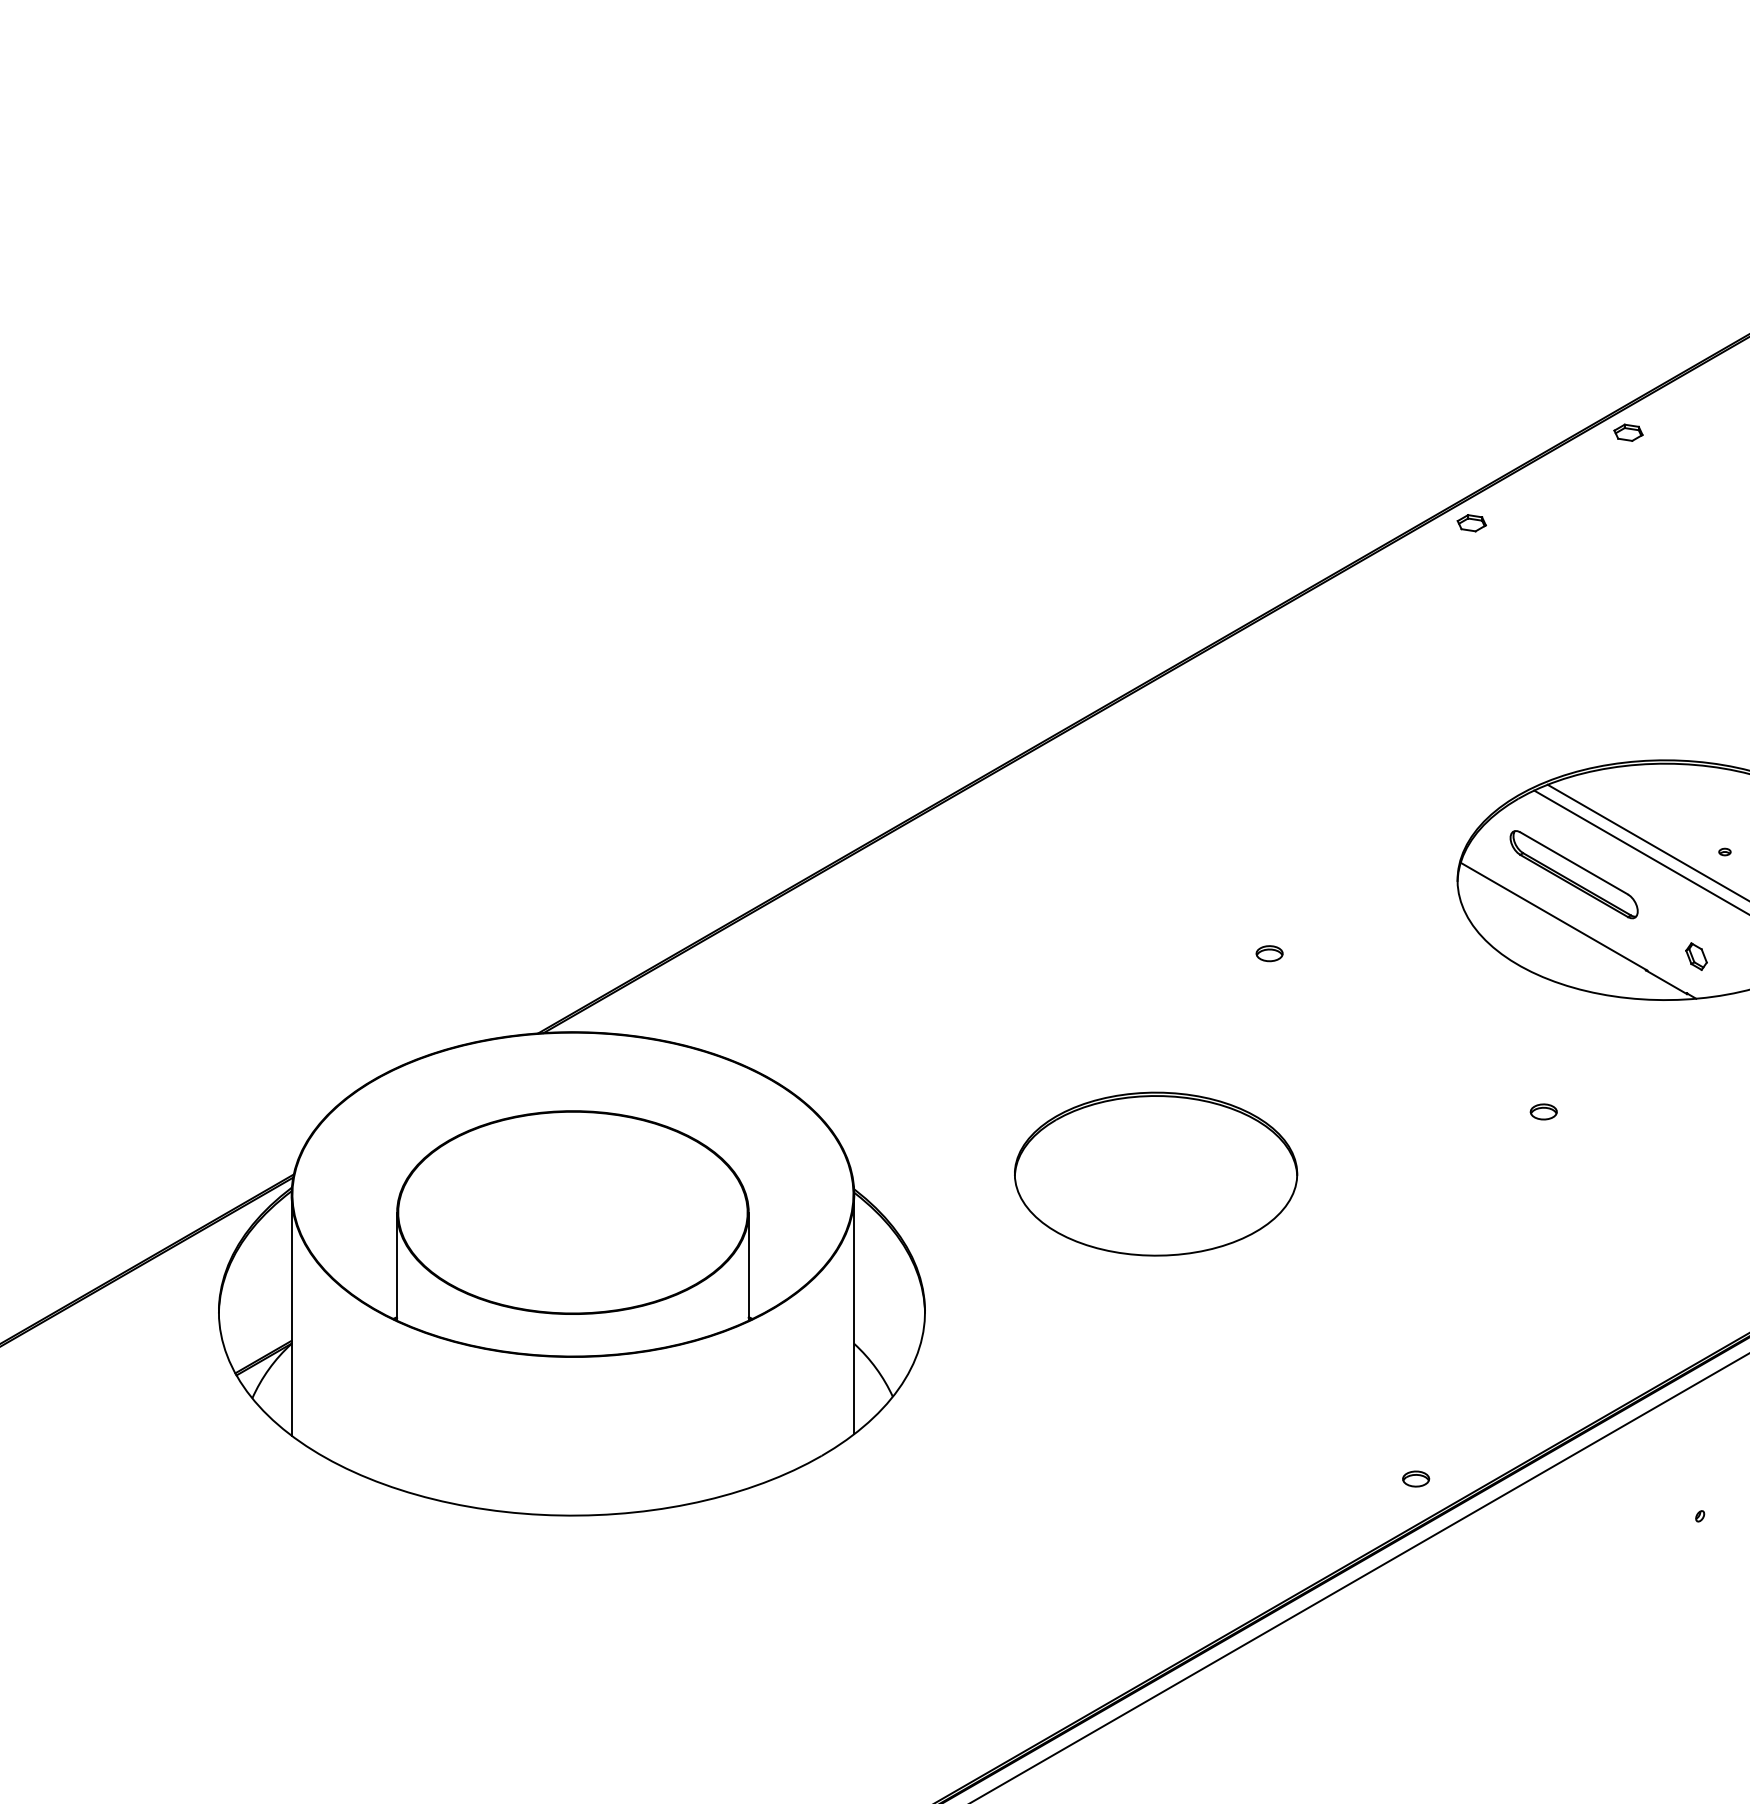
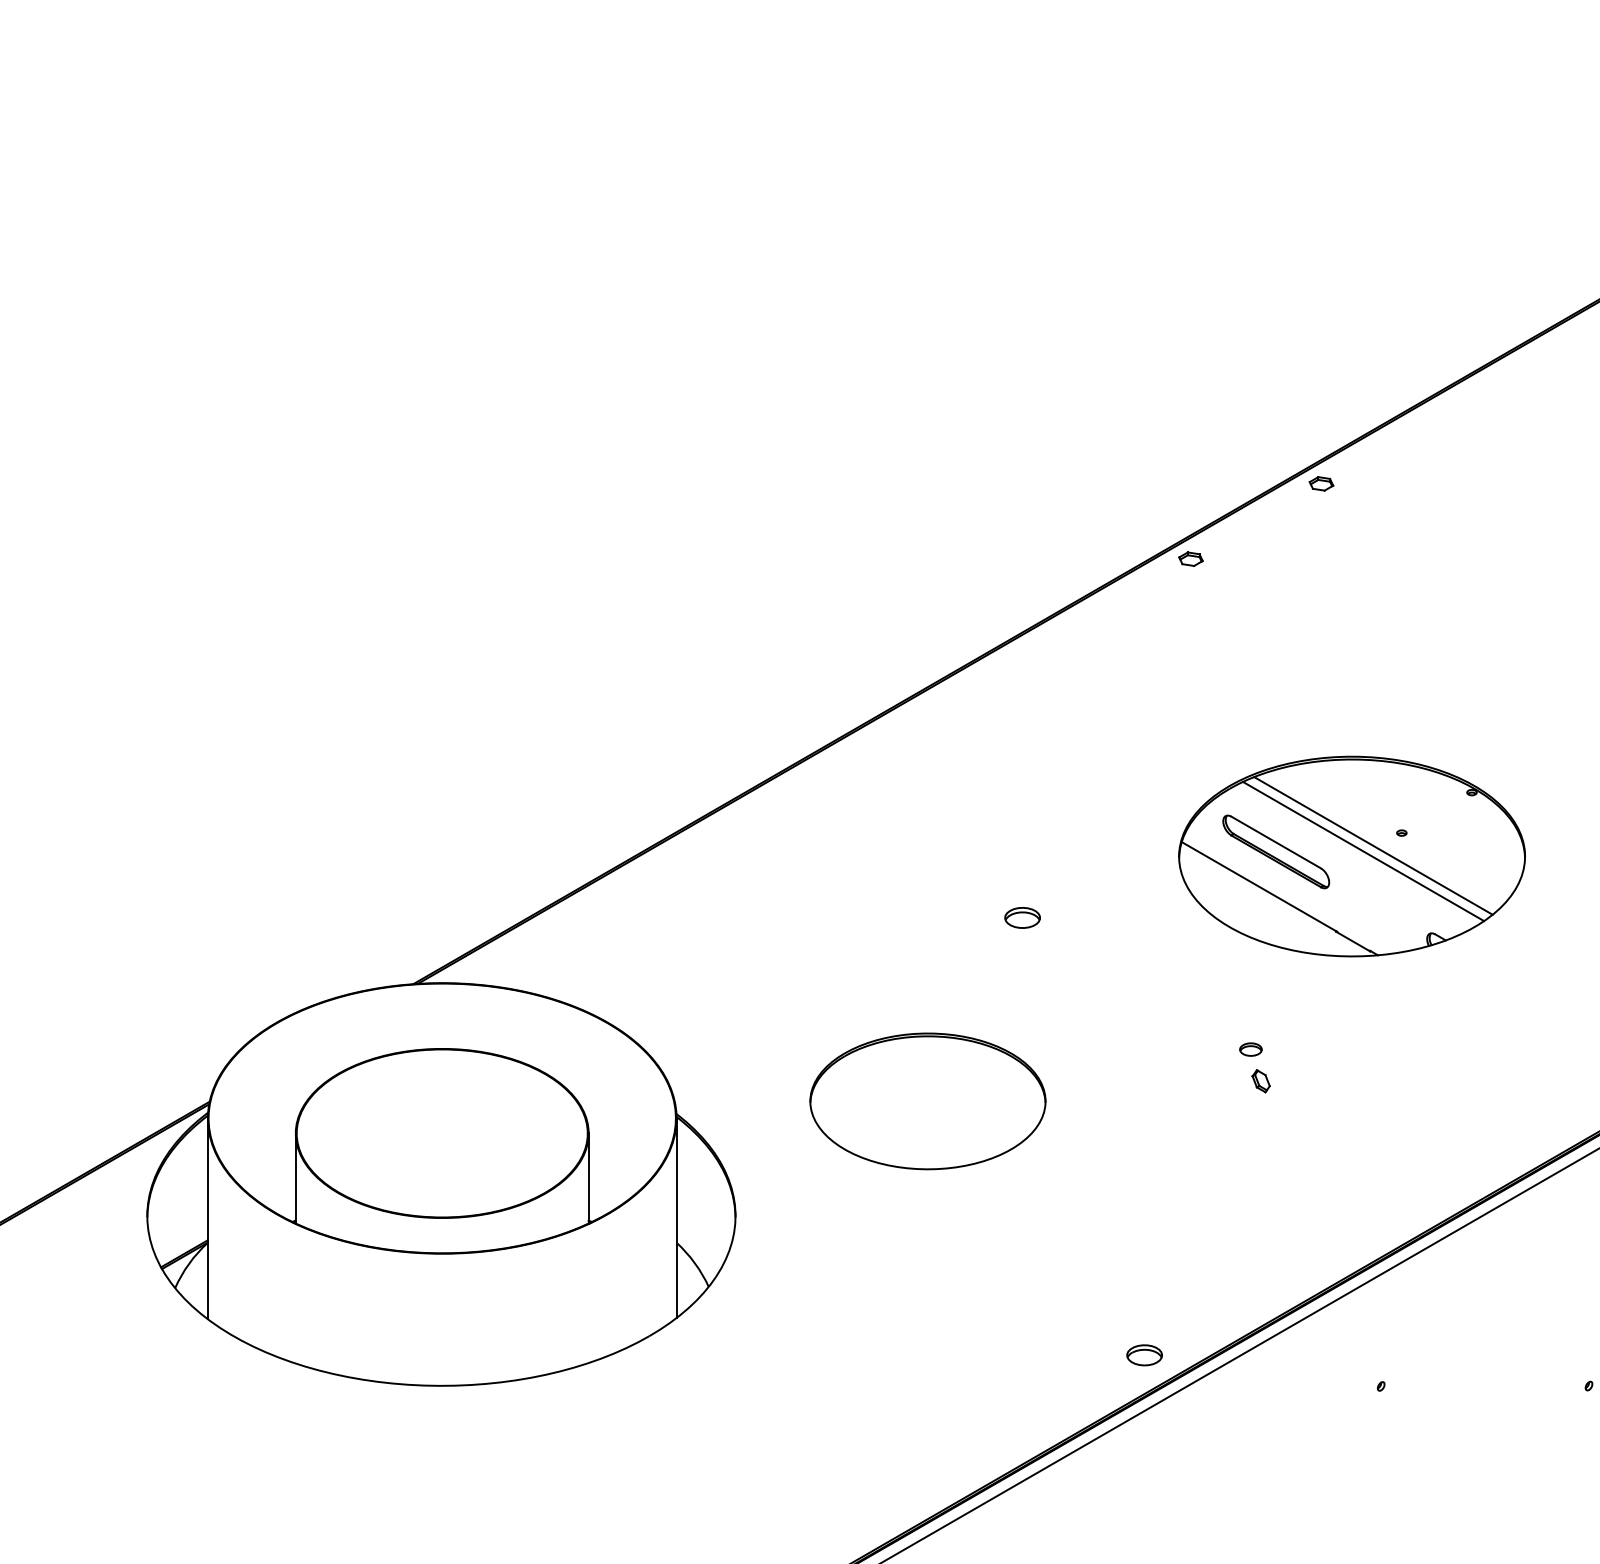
part: (1269, 953) -> (1022, 917), size x1.6
part: (1695, 956) -> (1260, 1081), moved
part: (1416, 1479) -> (1144, 1355), size x1.6

